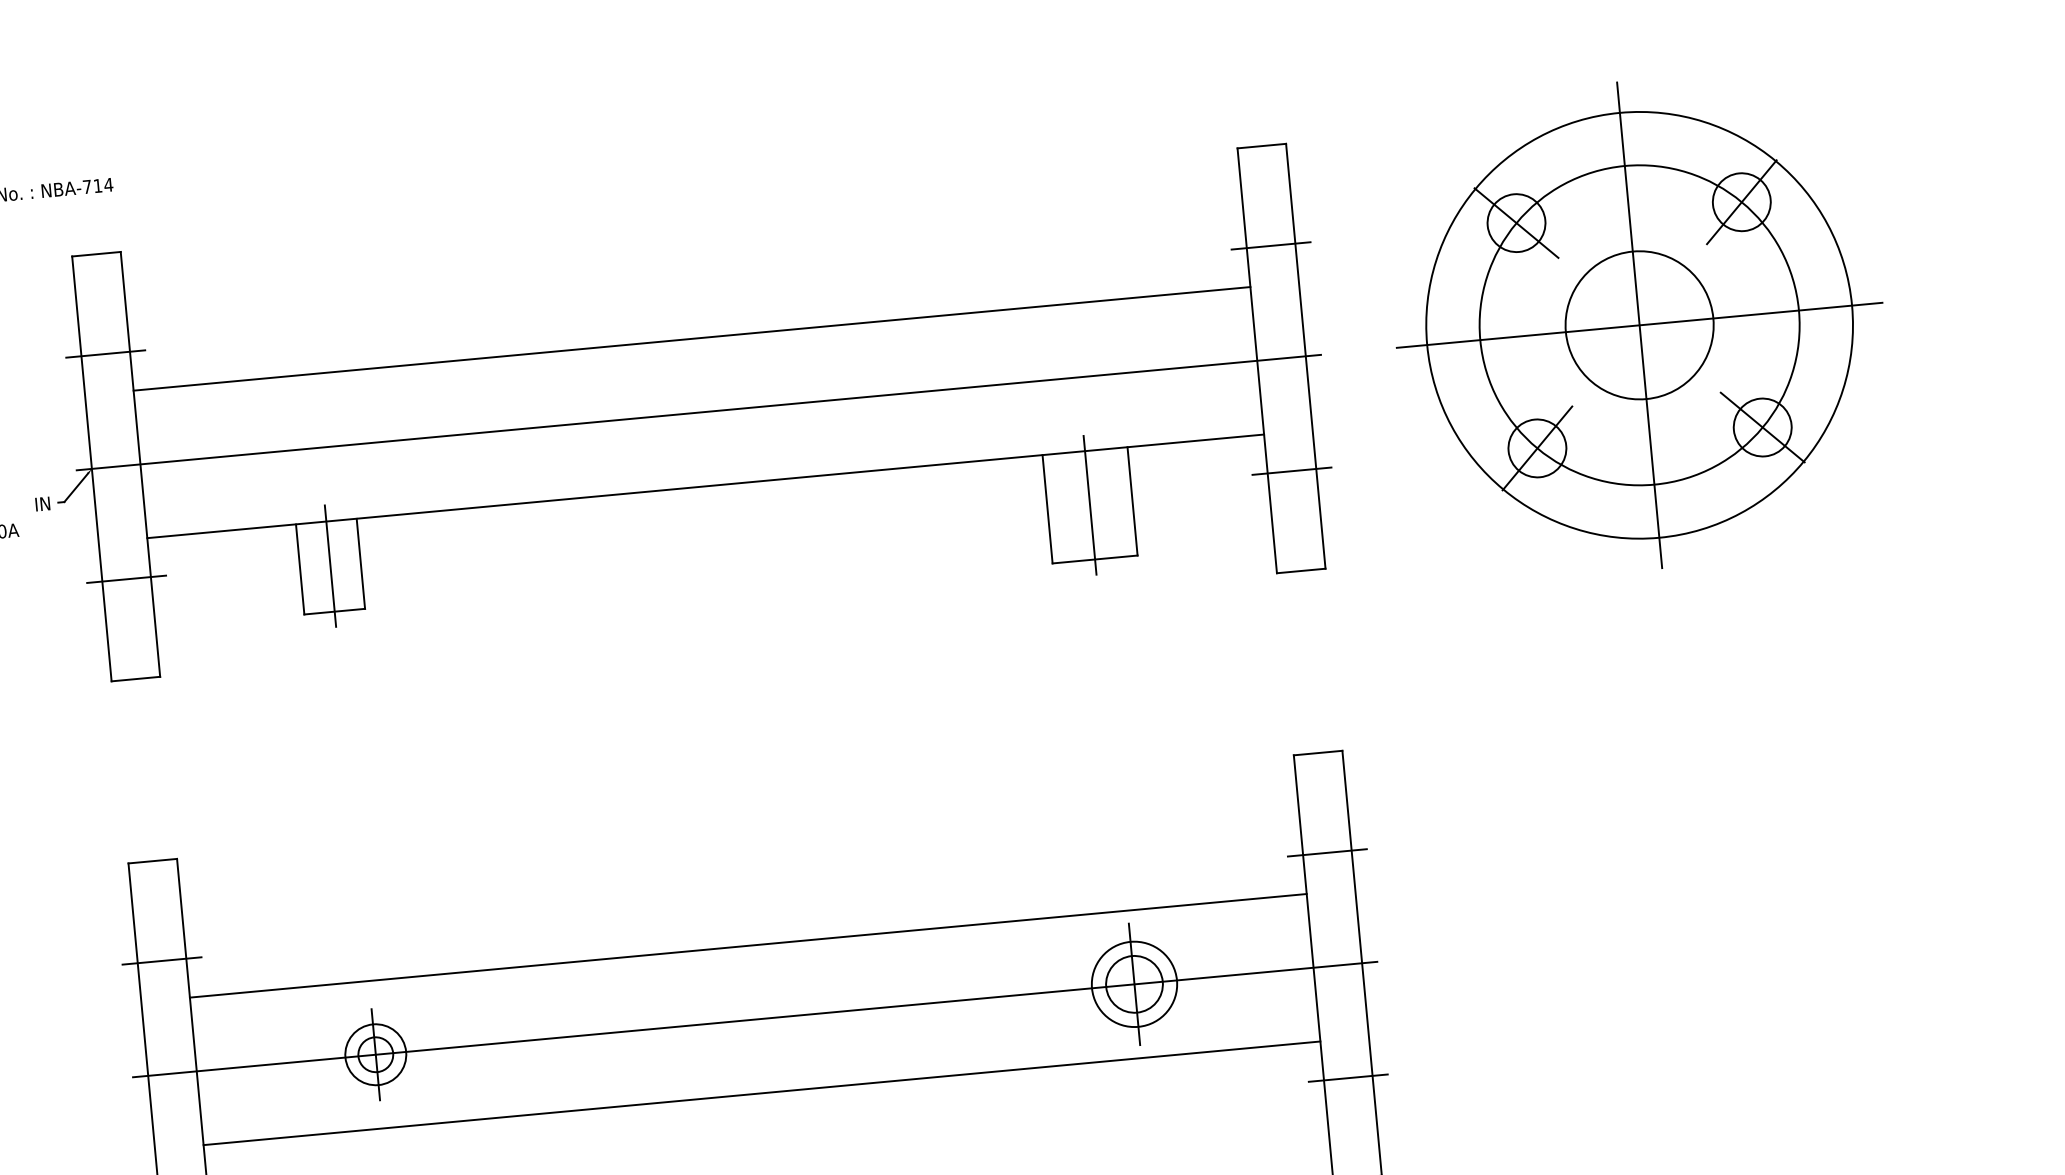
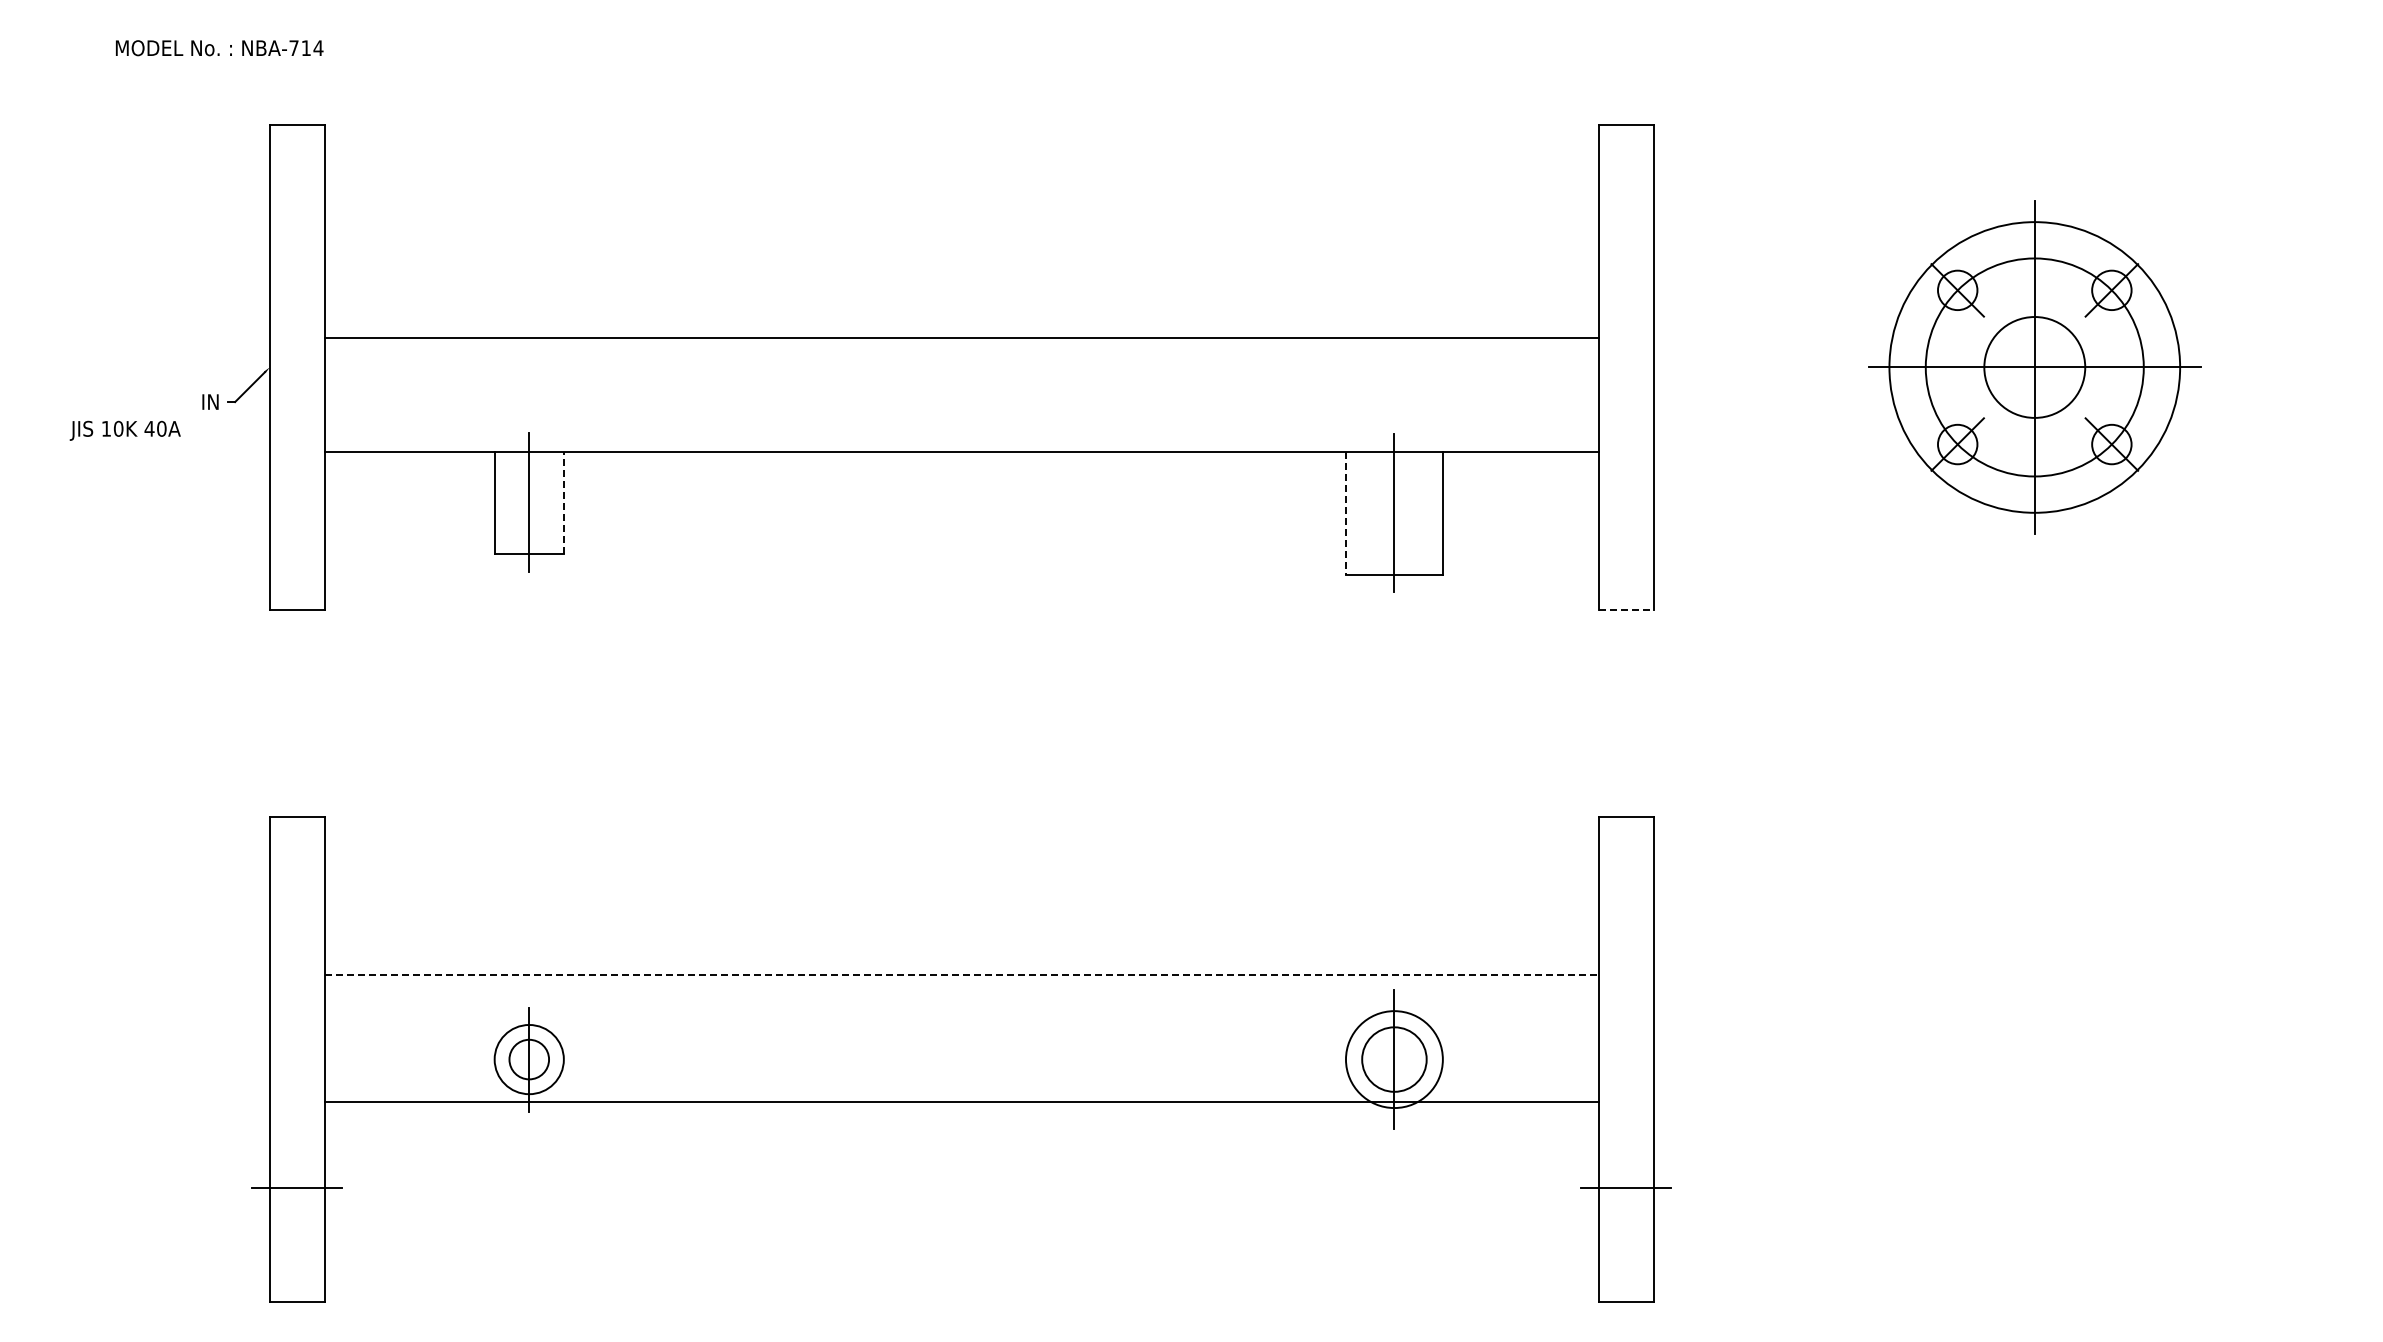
line: (1271, 246) -> (1626, 239), removed
part: (1639, 325) -> (2034, 367), size x0.6
line: (691, 339) -> (961, 338), moved
line: (105, 354) -> (297, 239), removed
line: (698, 412) -> (961, 367), removed
line: (1292, 470) -> (1626, 495), removed
line: (1047, 509) -> (1345, 513), solid -> dashed
line: (360, 563) -> (563, 502), solid -> dashed
line: (1301, 570) -> (1626, 609), solid -> dashed
line: (126, 578) -> (297, 495), removed
line: (1327, 853) -> (1626, 931), removed
line: (748, 945) -> (961, 975), solid -> dashed
line: (162, 961) -> (297, 931), removed
line: (754, 1019) -> (961, 1059), removed
line: (761, 1093) -> (961, 1101), moved

